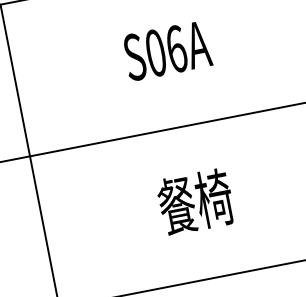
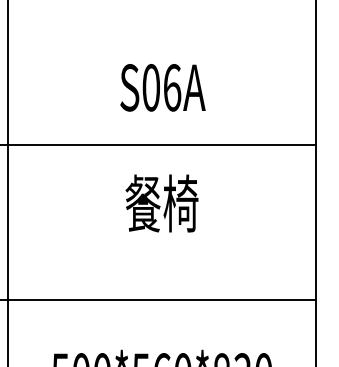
text: (166, 50) -> (162, 87), moved
text: (195, 202) -> (161, 203), moved

